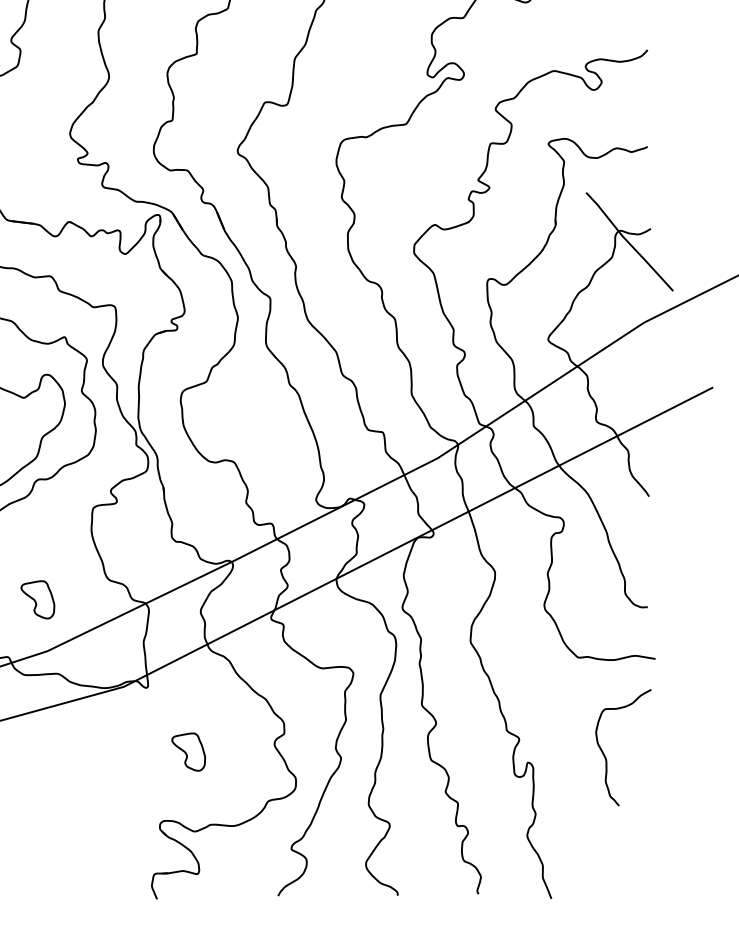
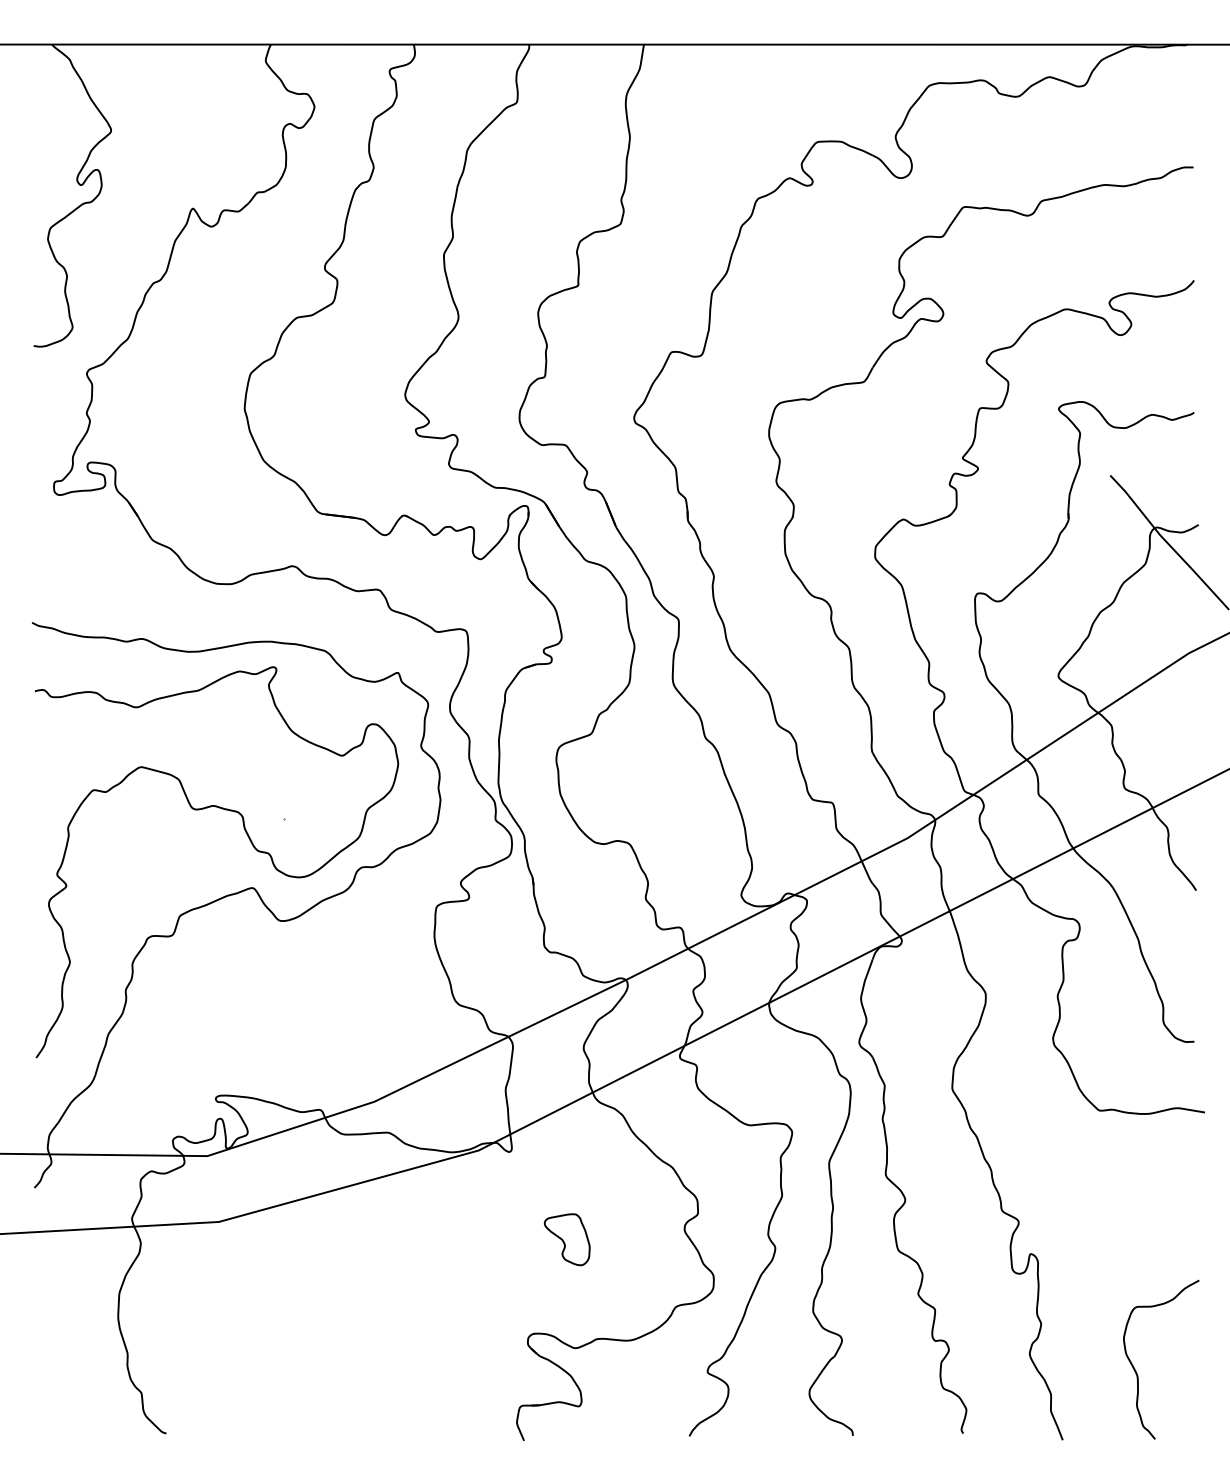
part: (37, 599) -> (360, 1031), removed
curve: (605, 756) -> (1136, 1371), moved

